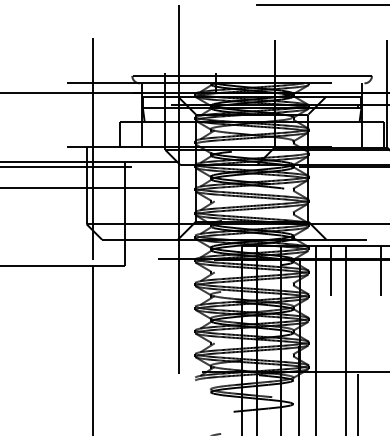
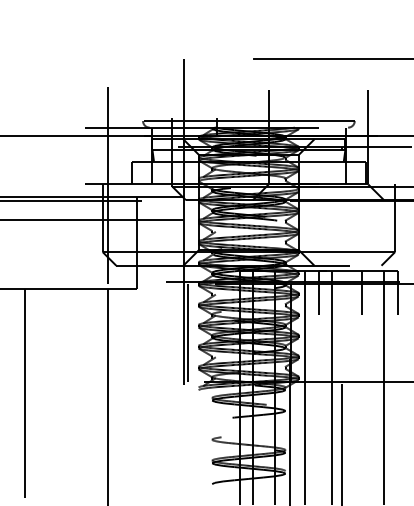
line: (183, 315) -> (188, 332), added

